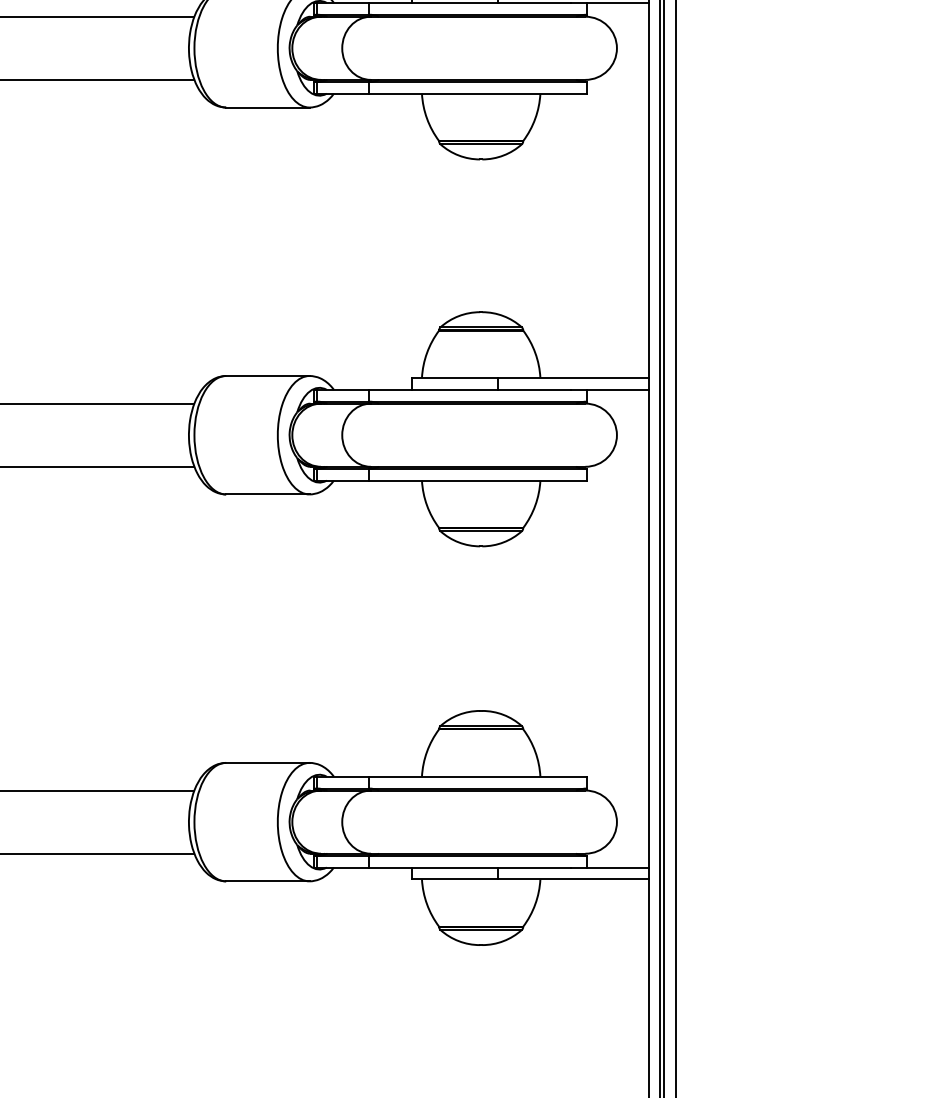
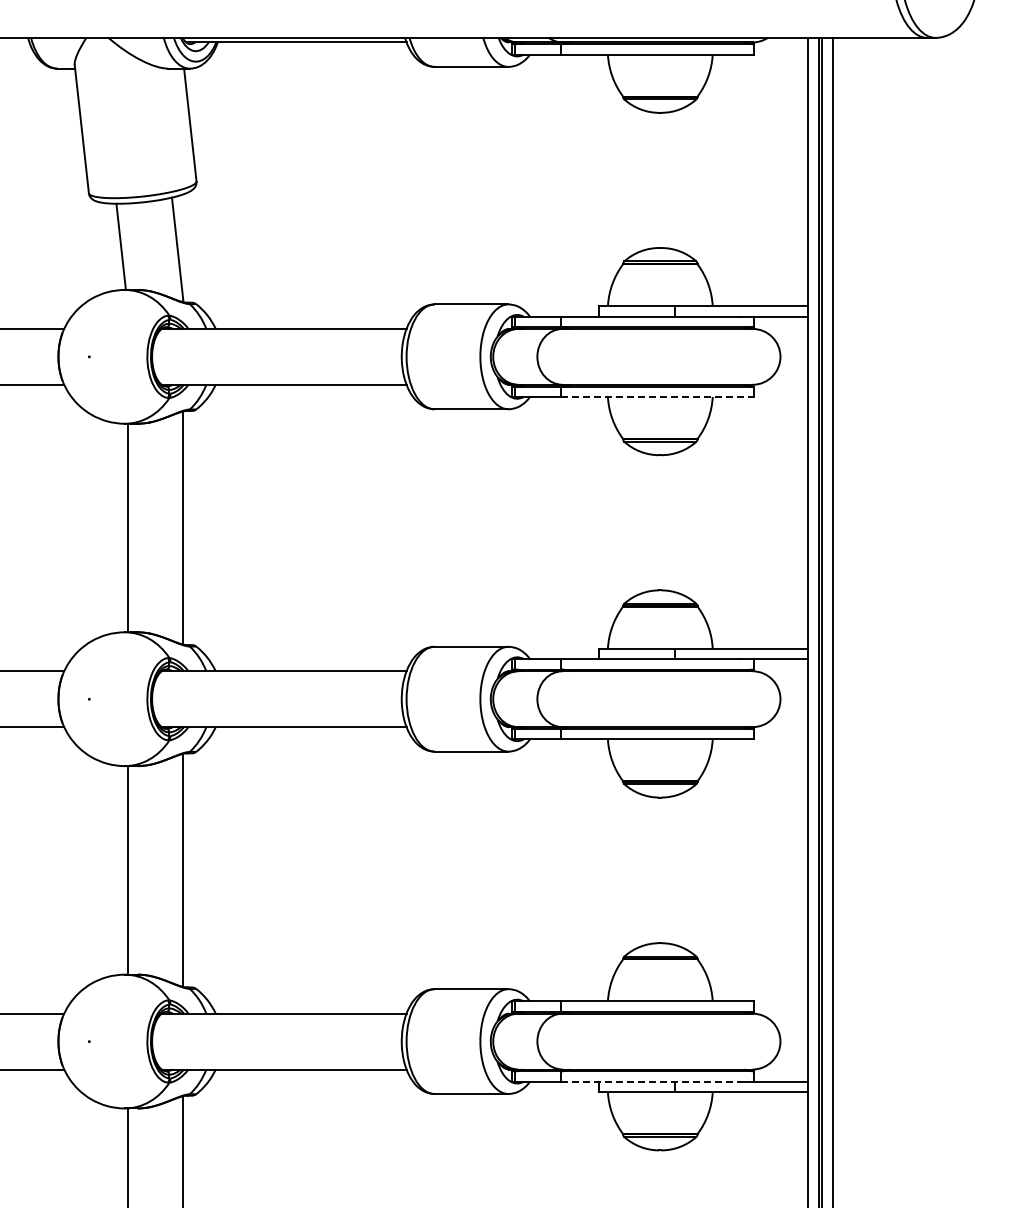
line: (477, 94) -> (657, 397), solid -> dashed
line: (470, 867) -> (650, 1081), solid -> dashed

